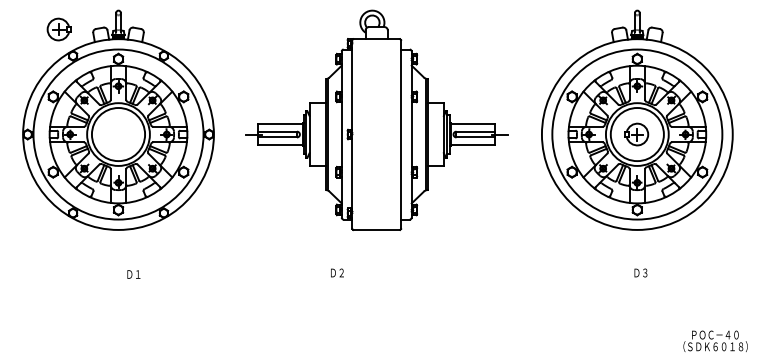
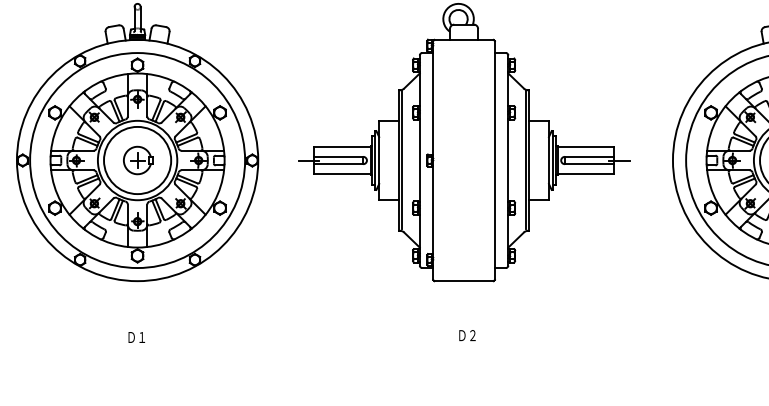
part: (58, 29) -> (137, 160), moved
text: (337, 272) -> (467, 334), moved
text: (133, 274) -> (136, 337), moved

